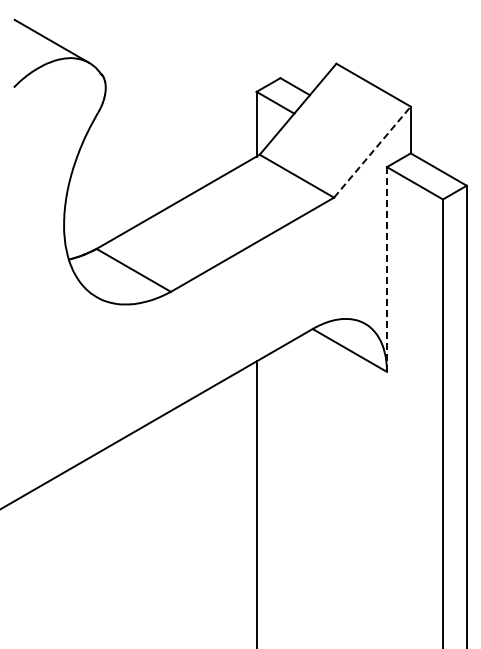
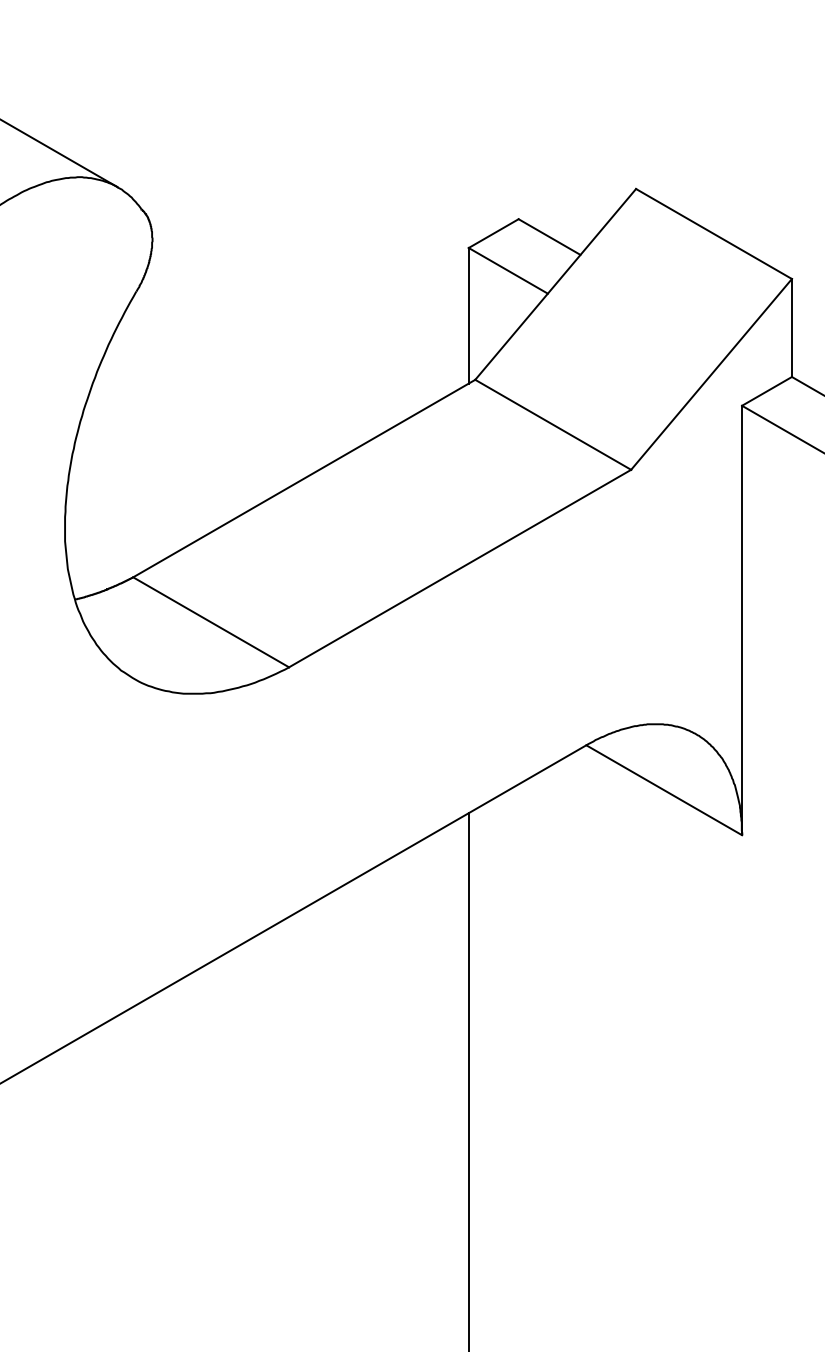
line: (372, 152) -> (711, 375), dashed -> solid
line: (386, 269) -> (741, 620), dashed -> solid

